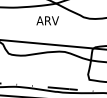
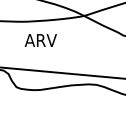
text: (47, 20) -> (40, 40), moved

